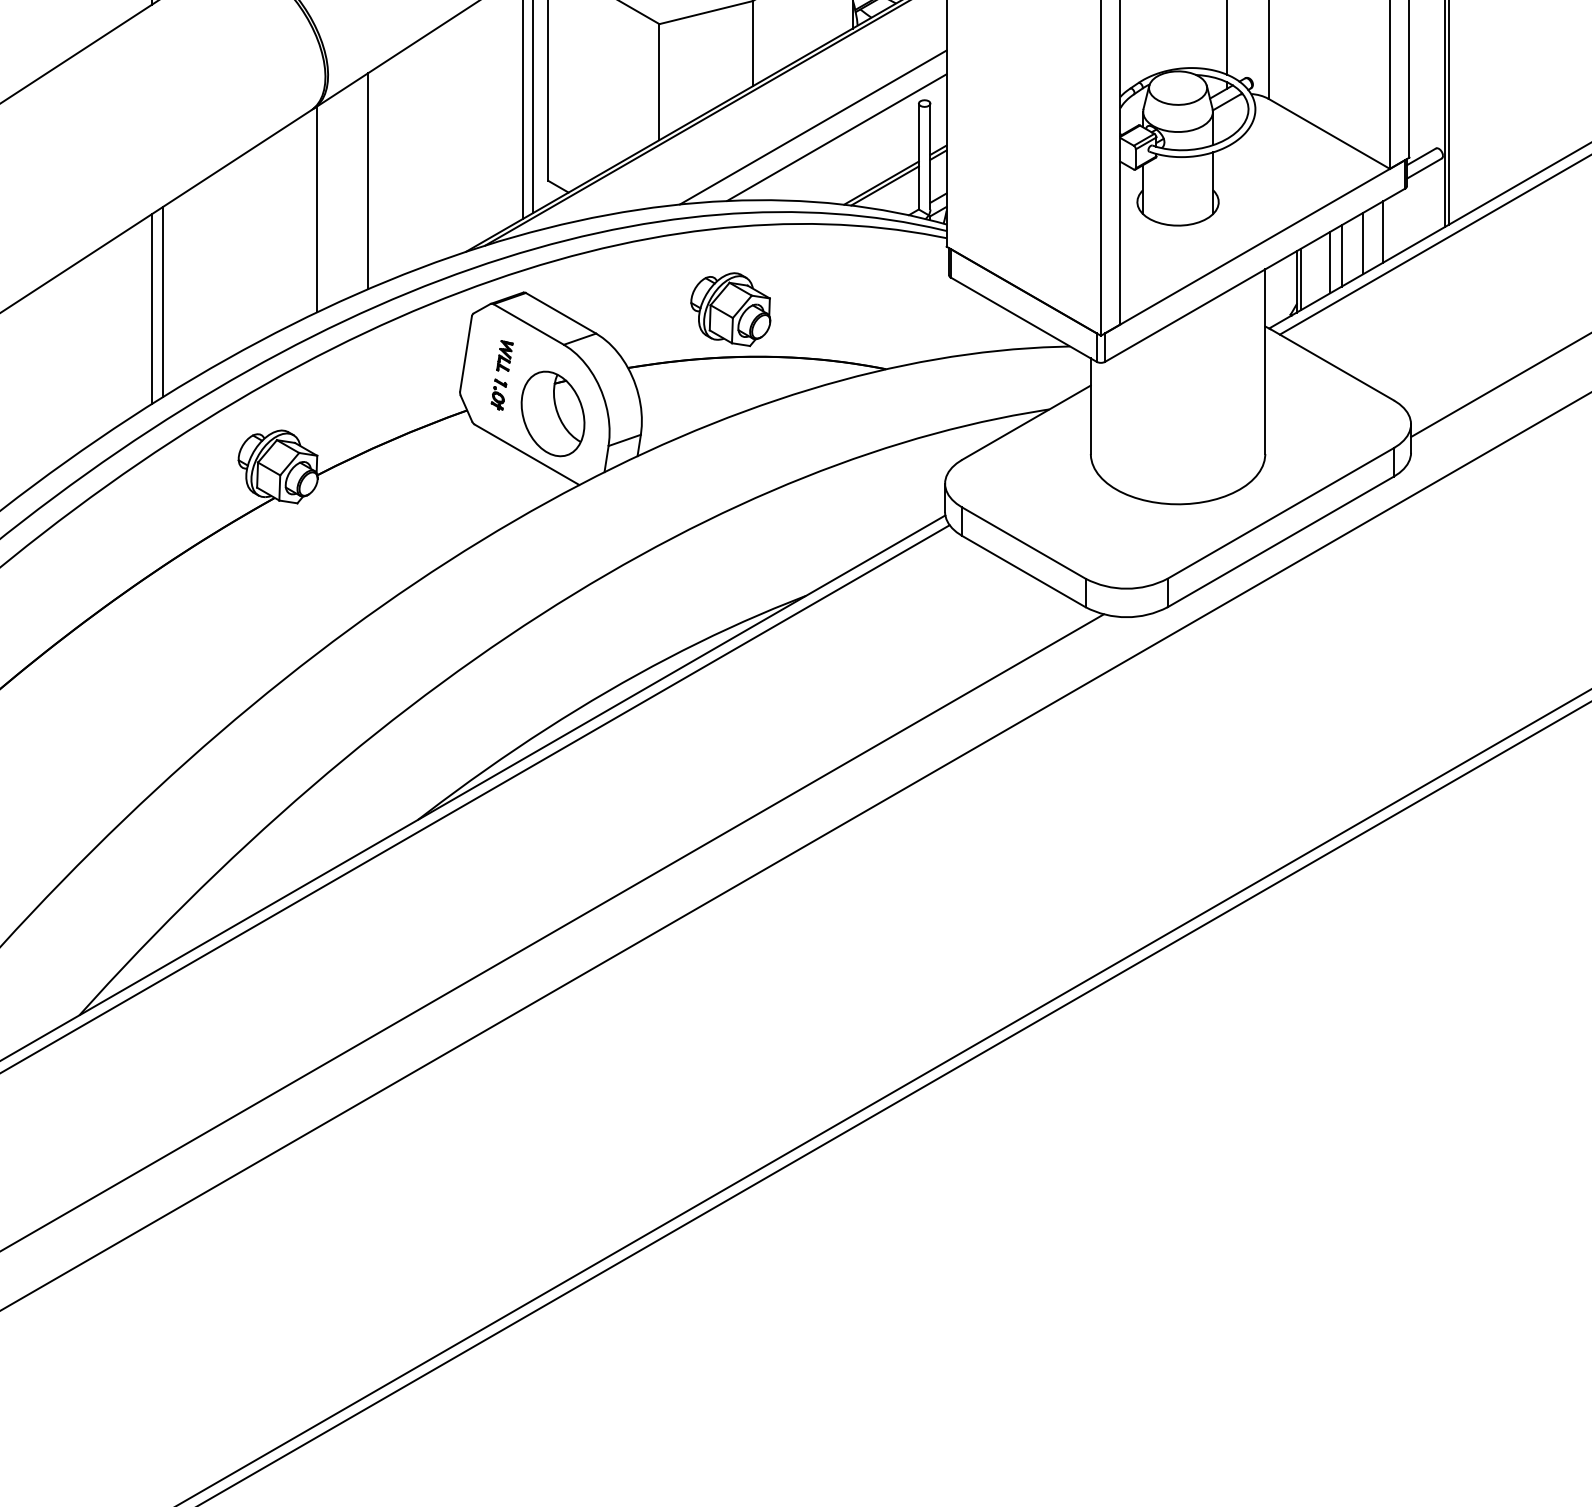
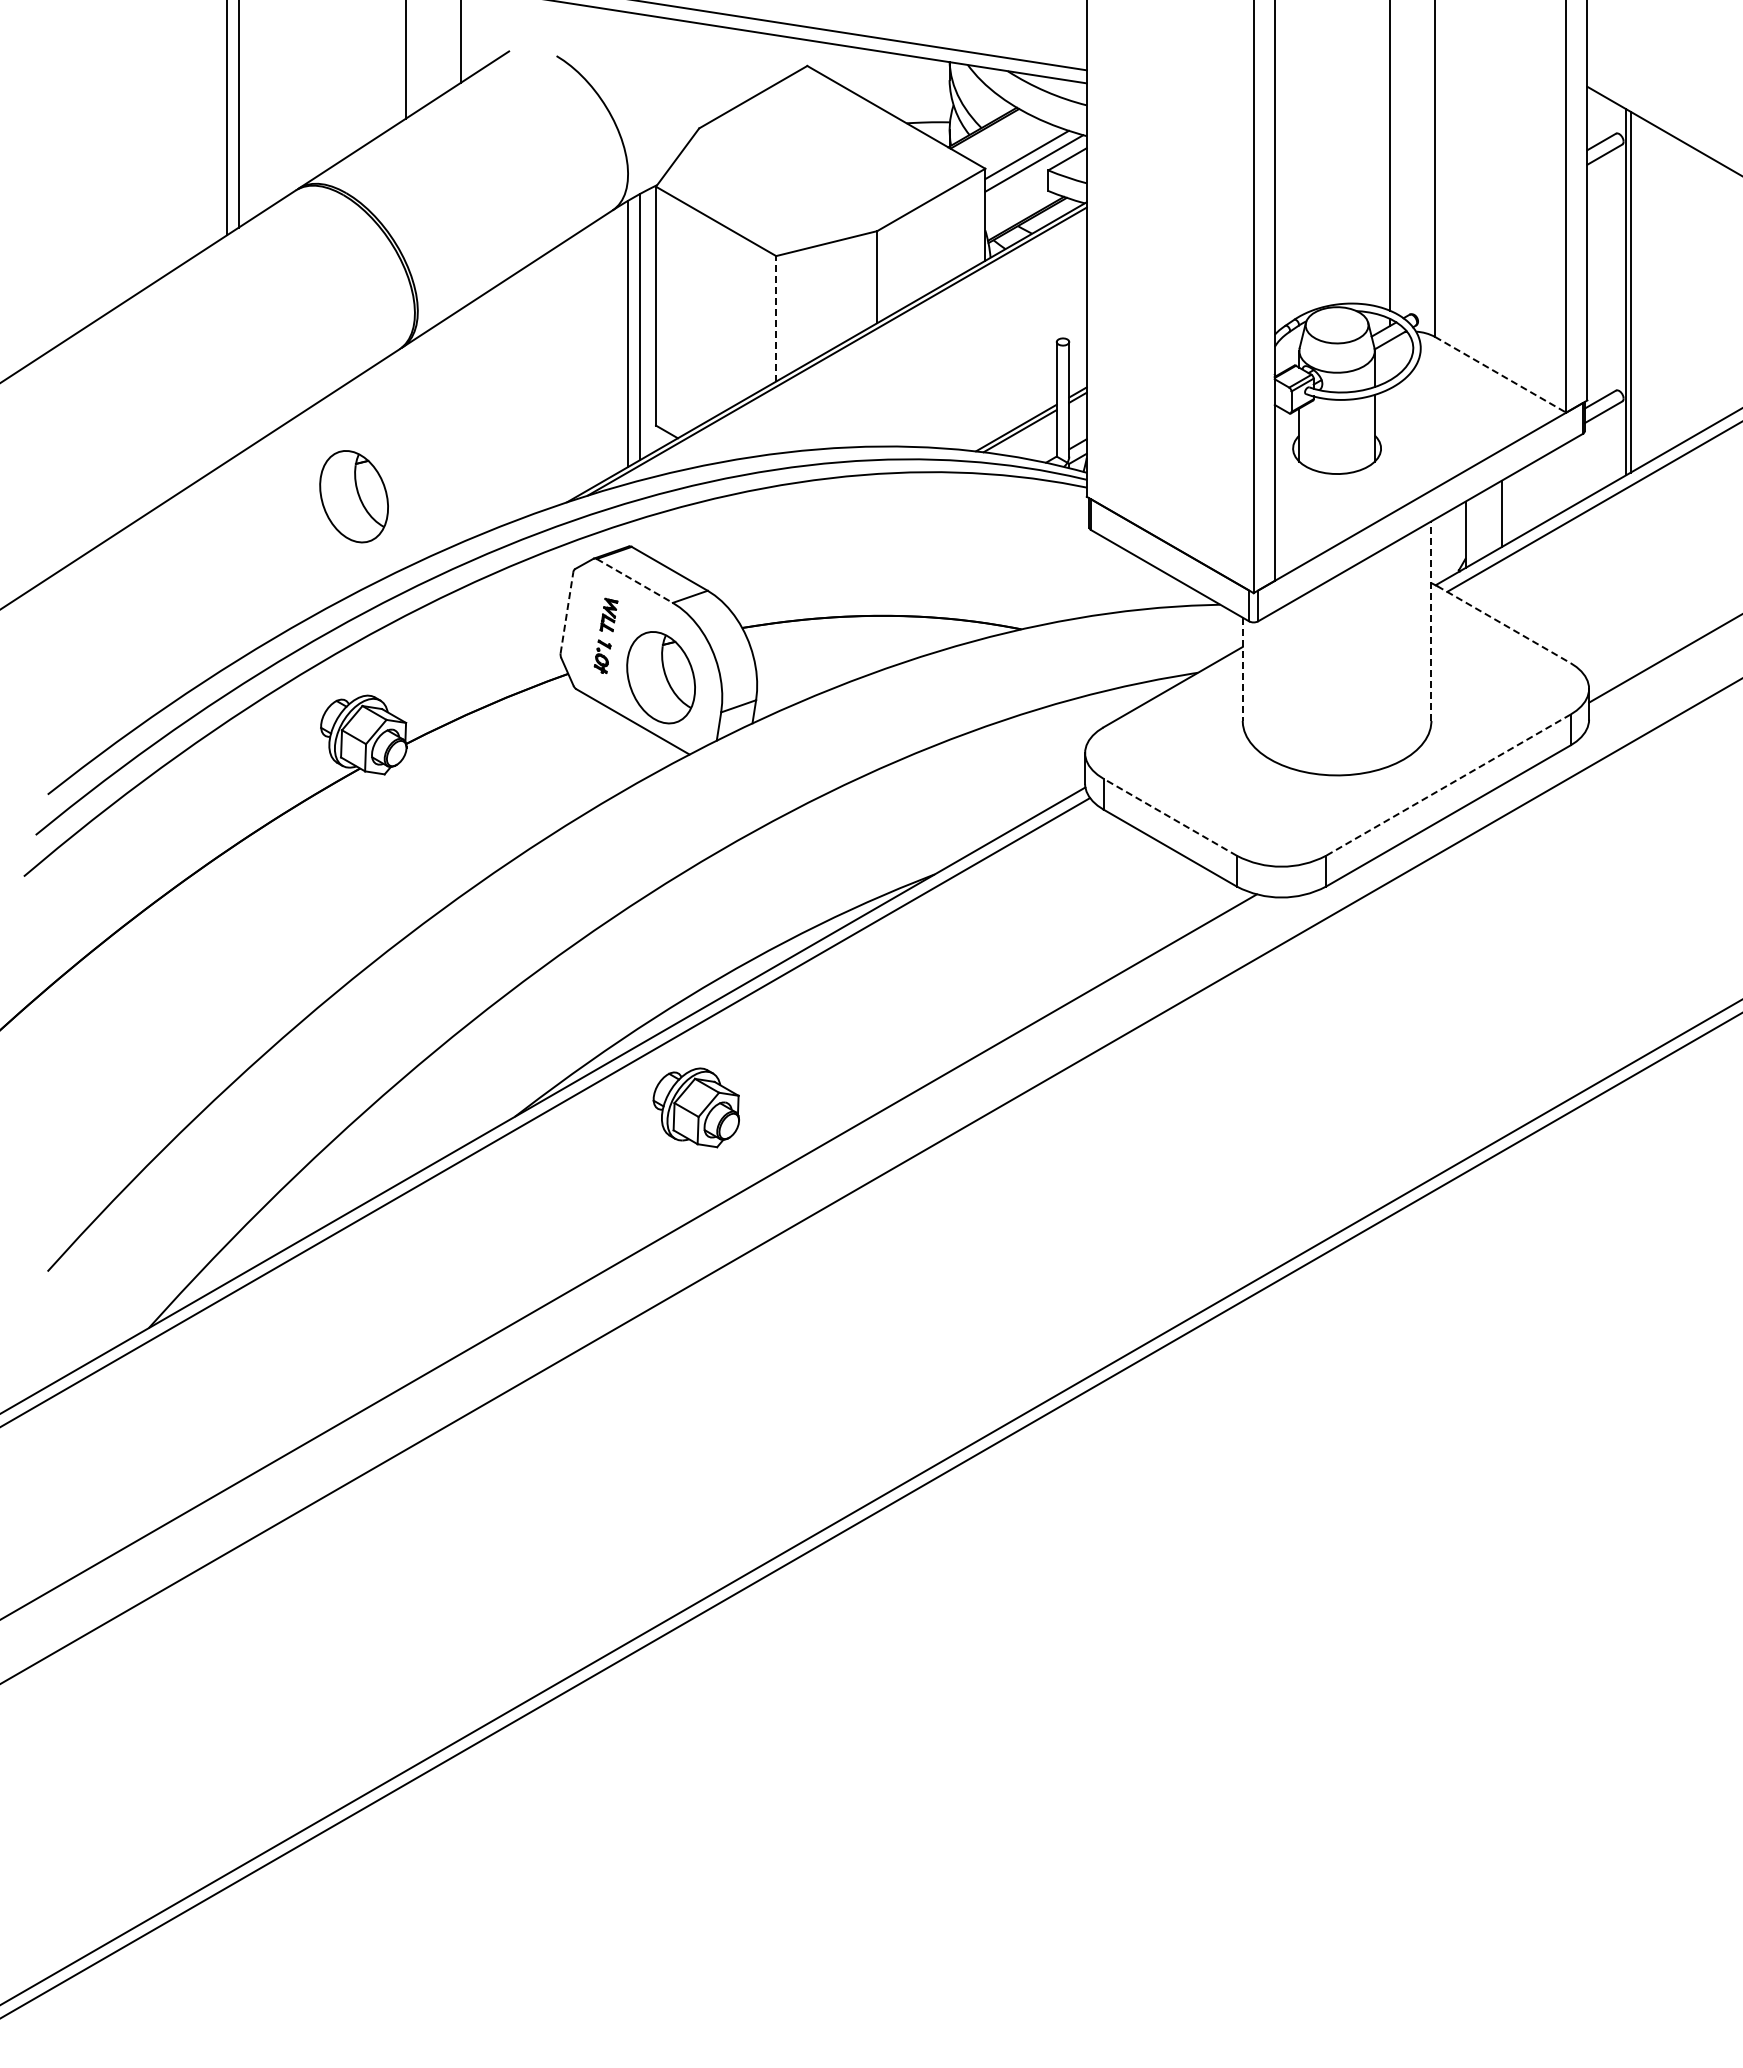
line: (659, 81) -> (776, 318), solid -> dashed
line: (813, 127) -> (942, 367), removed
line: (1329, 133) -> (1500, 374), solid -> dashed
line: (836, 137) -> (967, 378), removed
line: (368, 180) -> (461, 425), removed
line: (316, 209) -> (405, 456), removed
line: (1383, 231) -> (1559, 480), removed
line: (1362, 243) -> (1536, 493), removed
part: (268, 246) -> (353, 496), added
line: (1342, 255) -> (1514, 506), removed
line: (1301, 278) -> (1470, 531), removed
line: (162, 301) -> (238, 556), removed
line: (152, 308) -> (227, 563), removed
part: (730, 309) -> (695, 1107), moved
line: (528, 324) -> (634, 580), solid -> dashed
line: (466, 353) -> (567, 612), solid -> dashed
line: (1265, 361) -> (1431, 621), solid -> dashed
line: (1332, 364) -> (1504, 624), solid -> dashed
line: (1090, 406) -> (1242, 669), solid -> dashed
line: (1280, 513) -> (1447, 785), solid -> dashed
line: (1023, 543) -> (1169, 817), solid -> dashed

